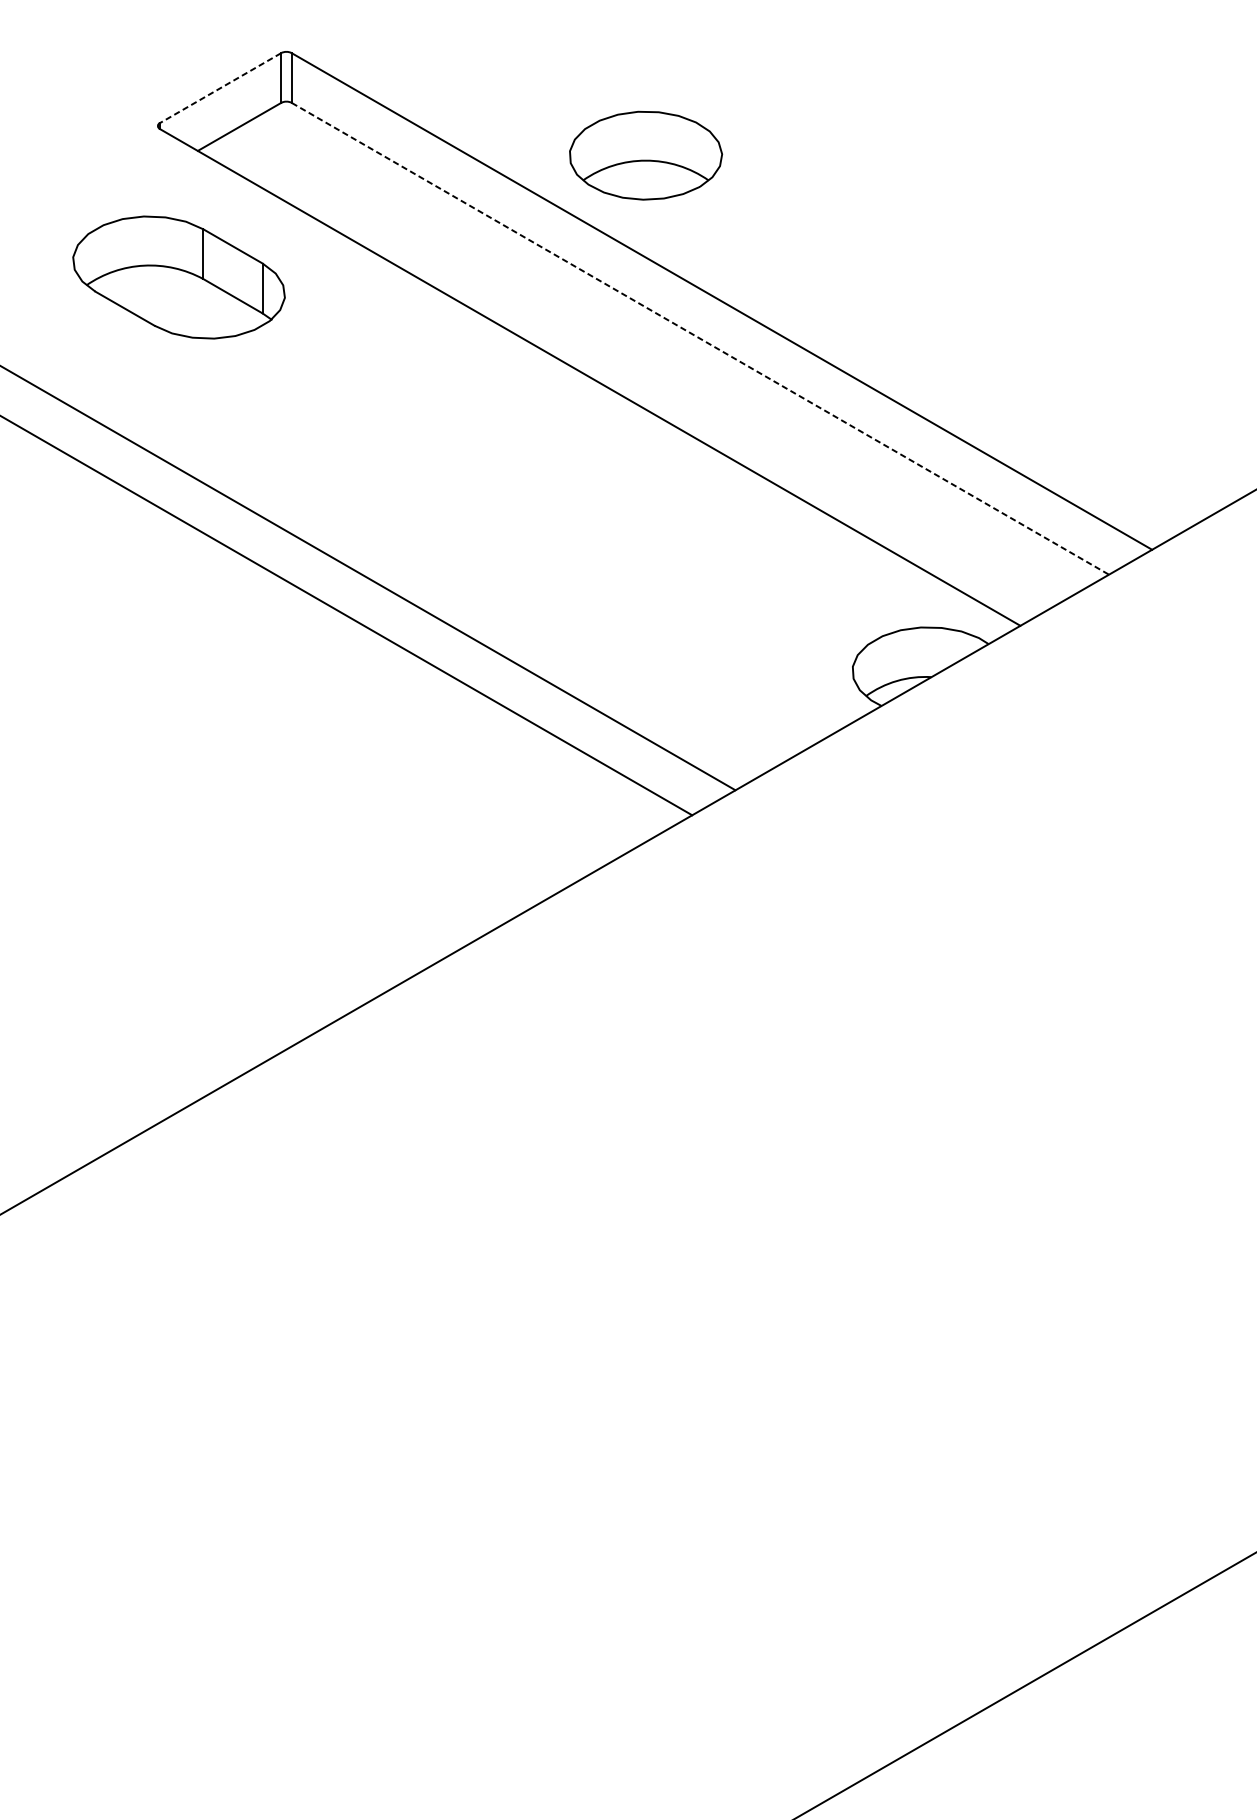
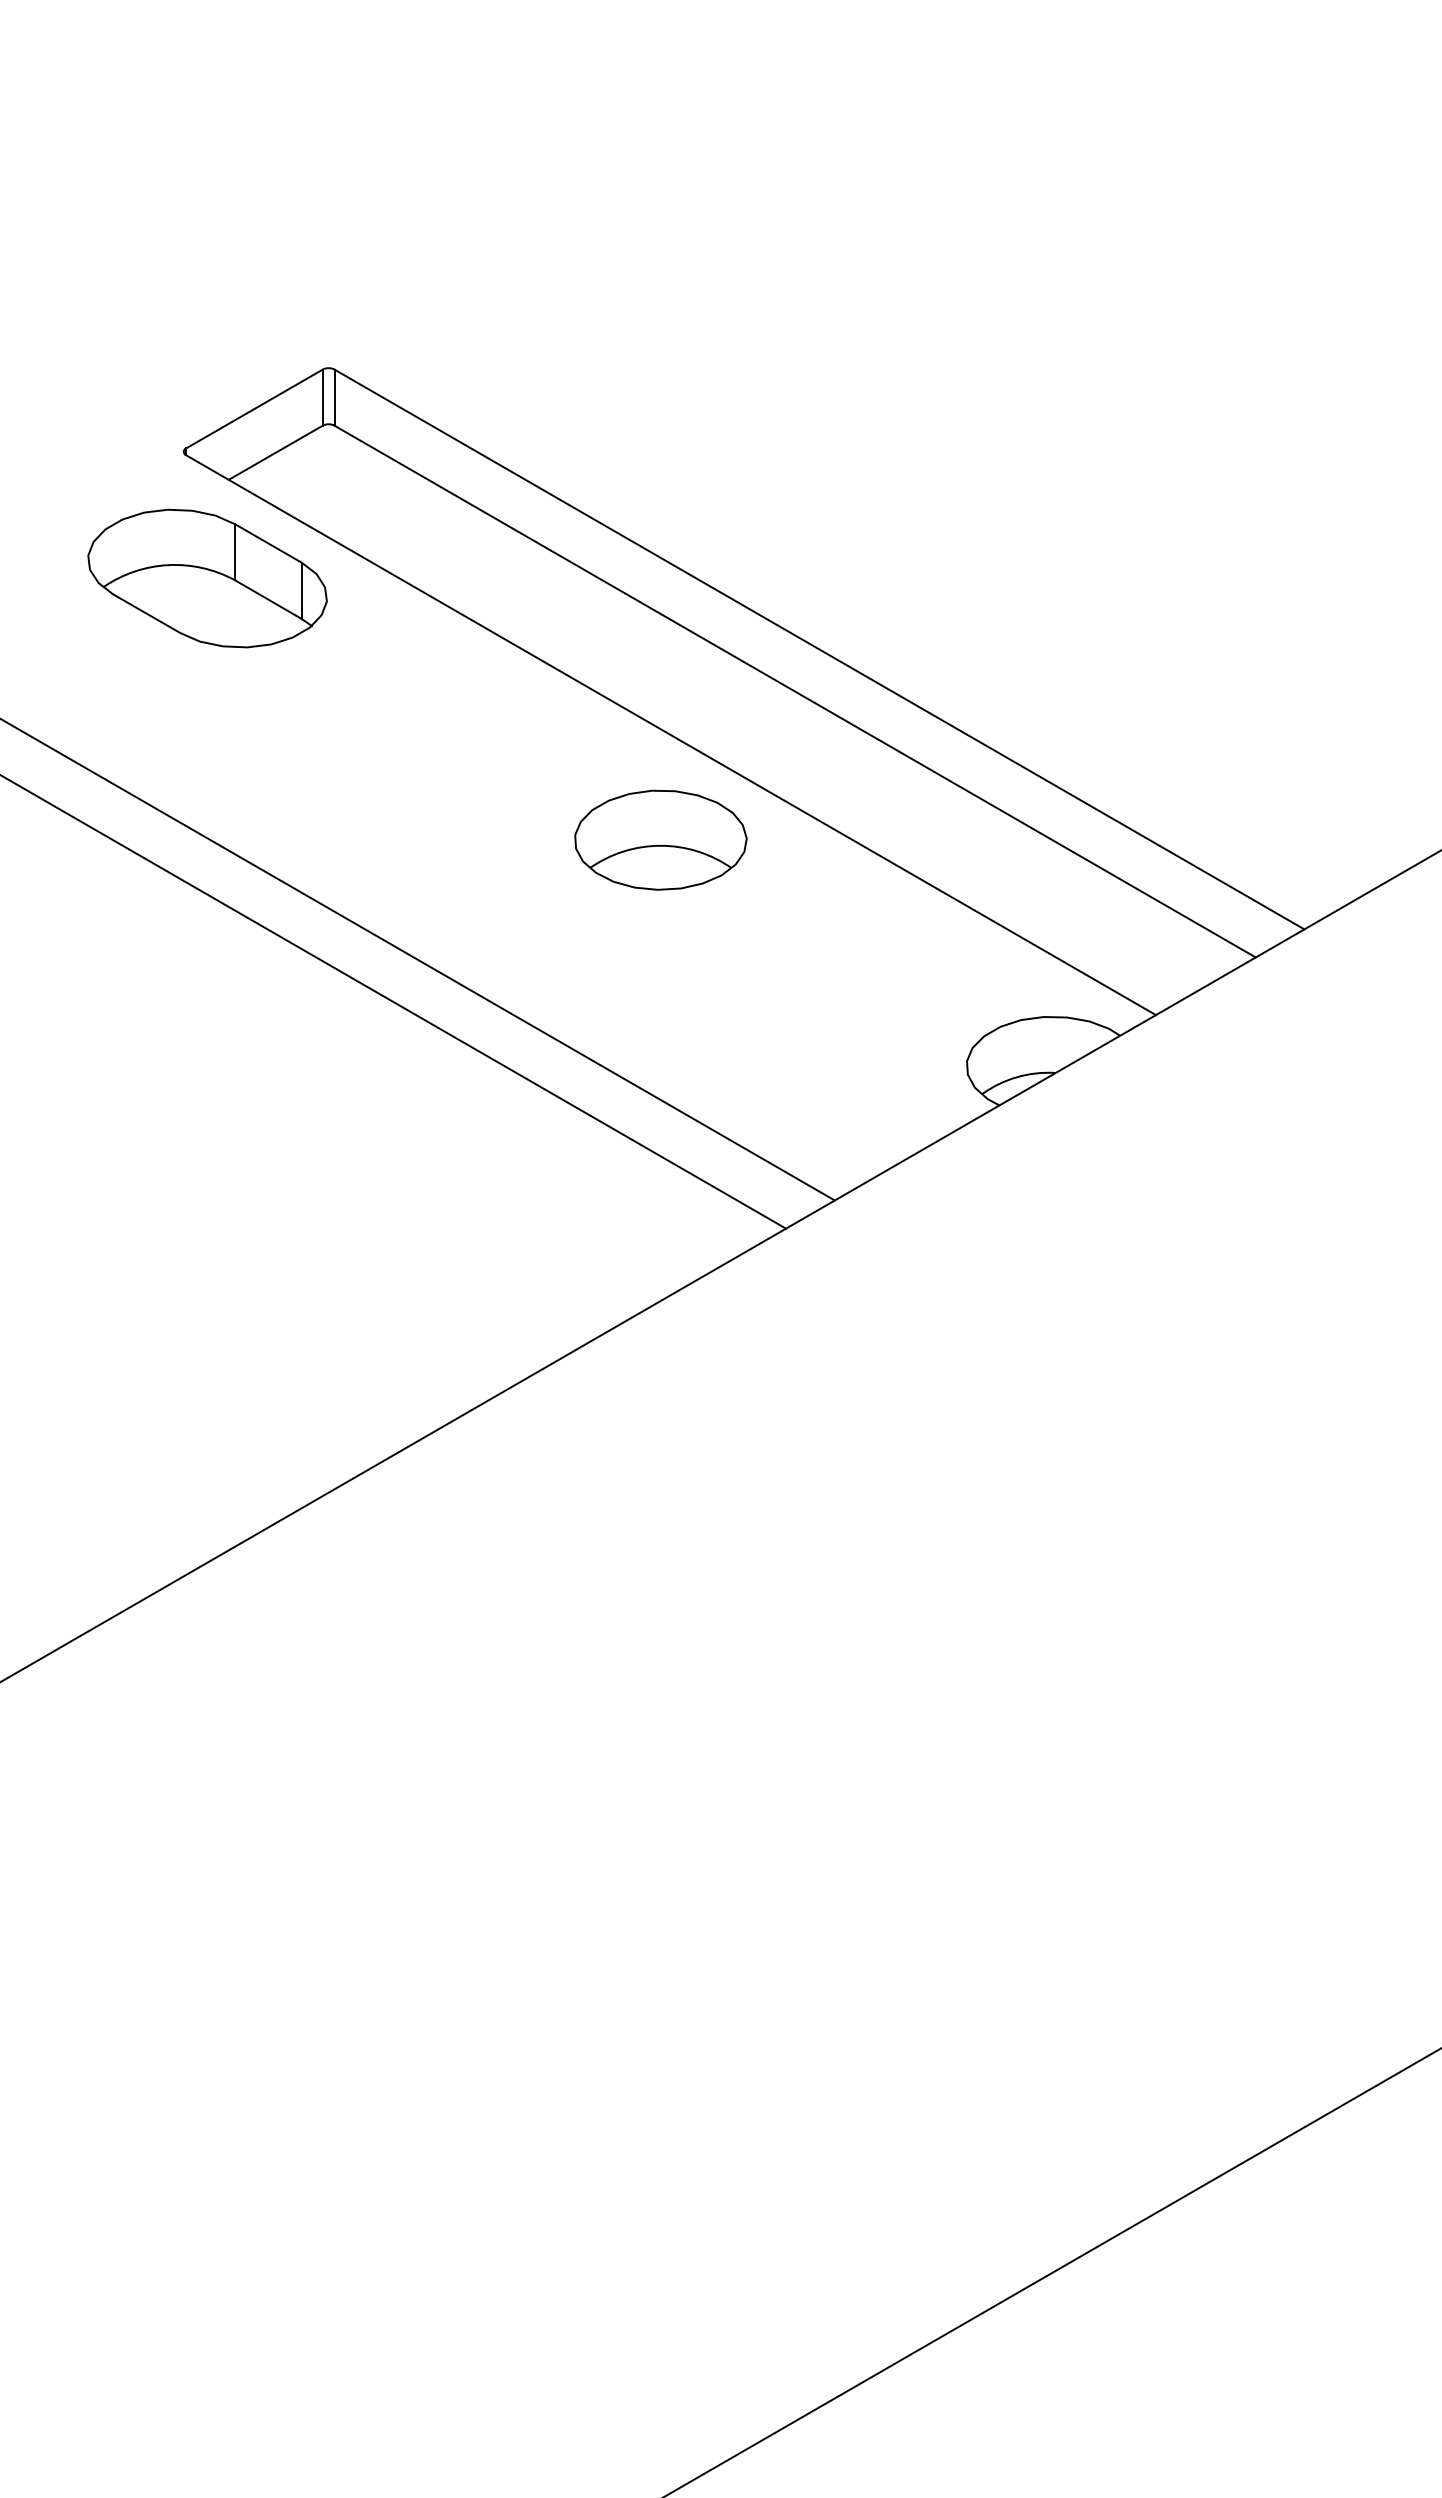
line: (220, 88) -> (254, 409), dashed -> solid
part: (645, 155) -> (660, 839), moved
part: (178, 277) -> (207, 578), moved
line: (700, 338) -> (795, 691), dashed -> solid

